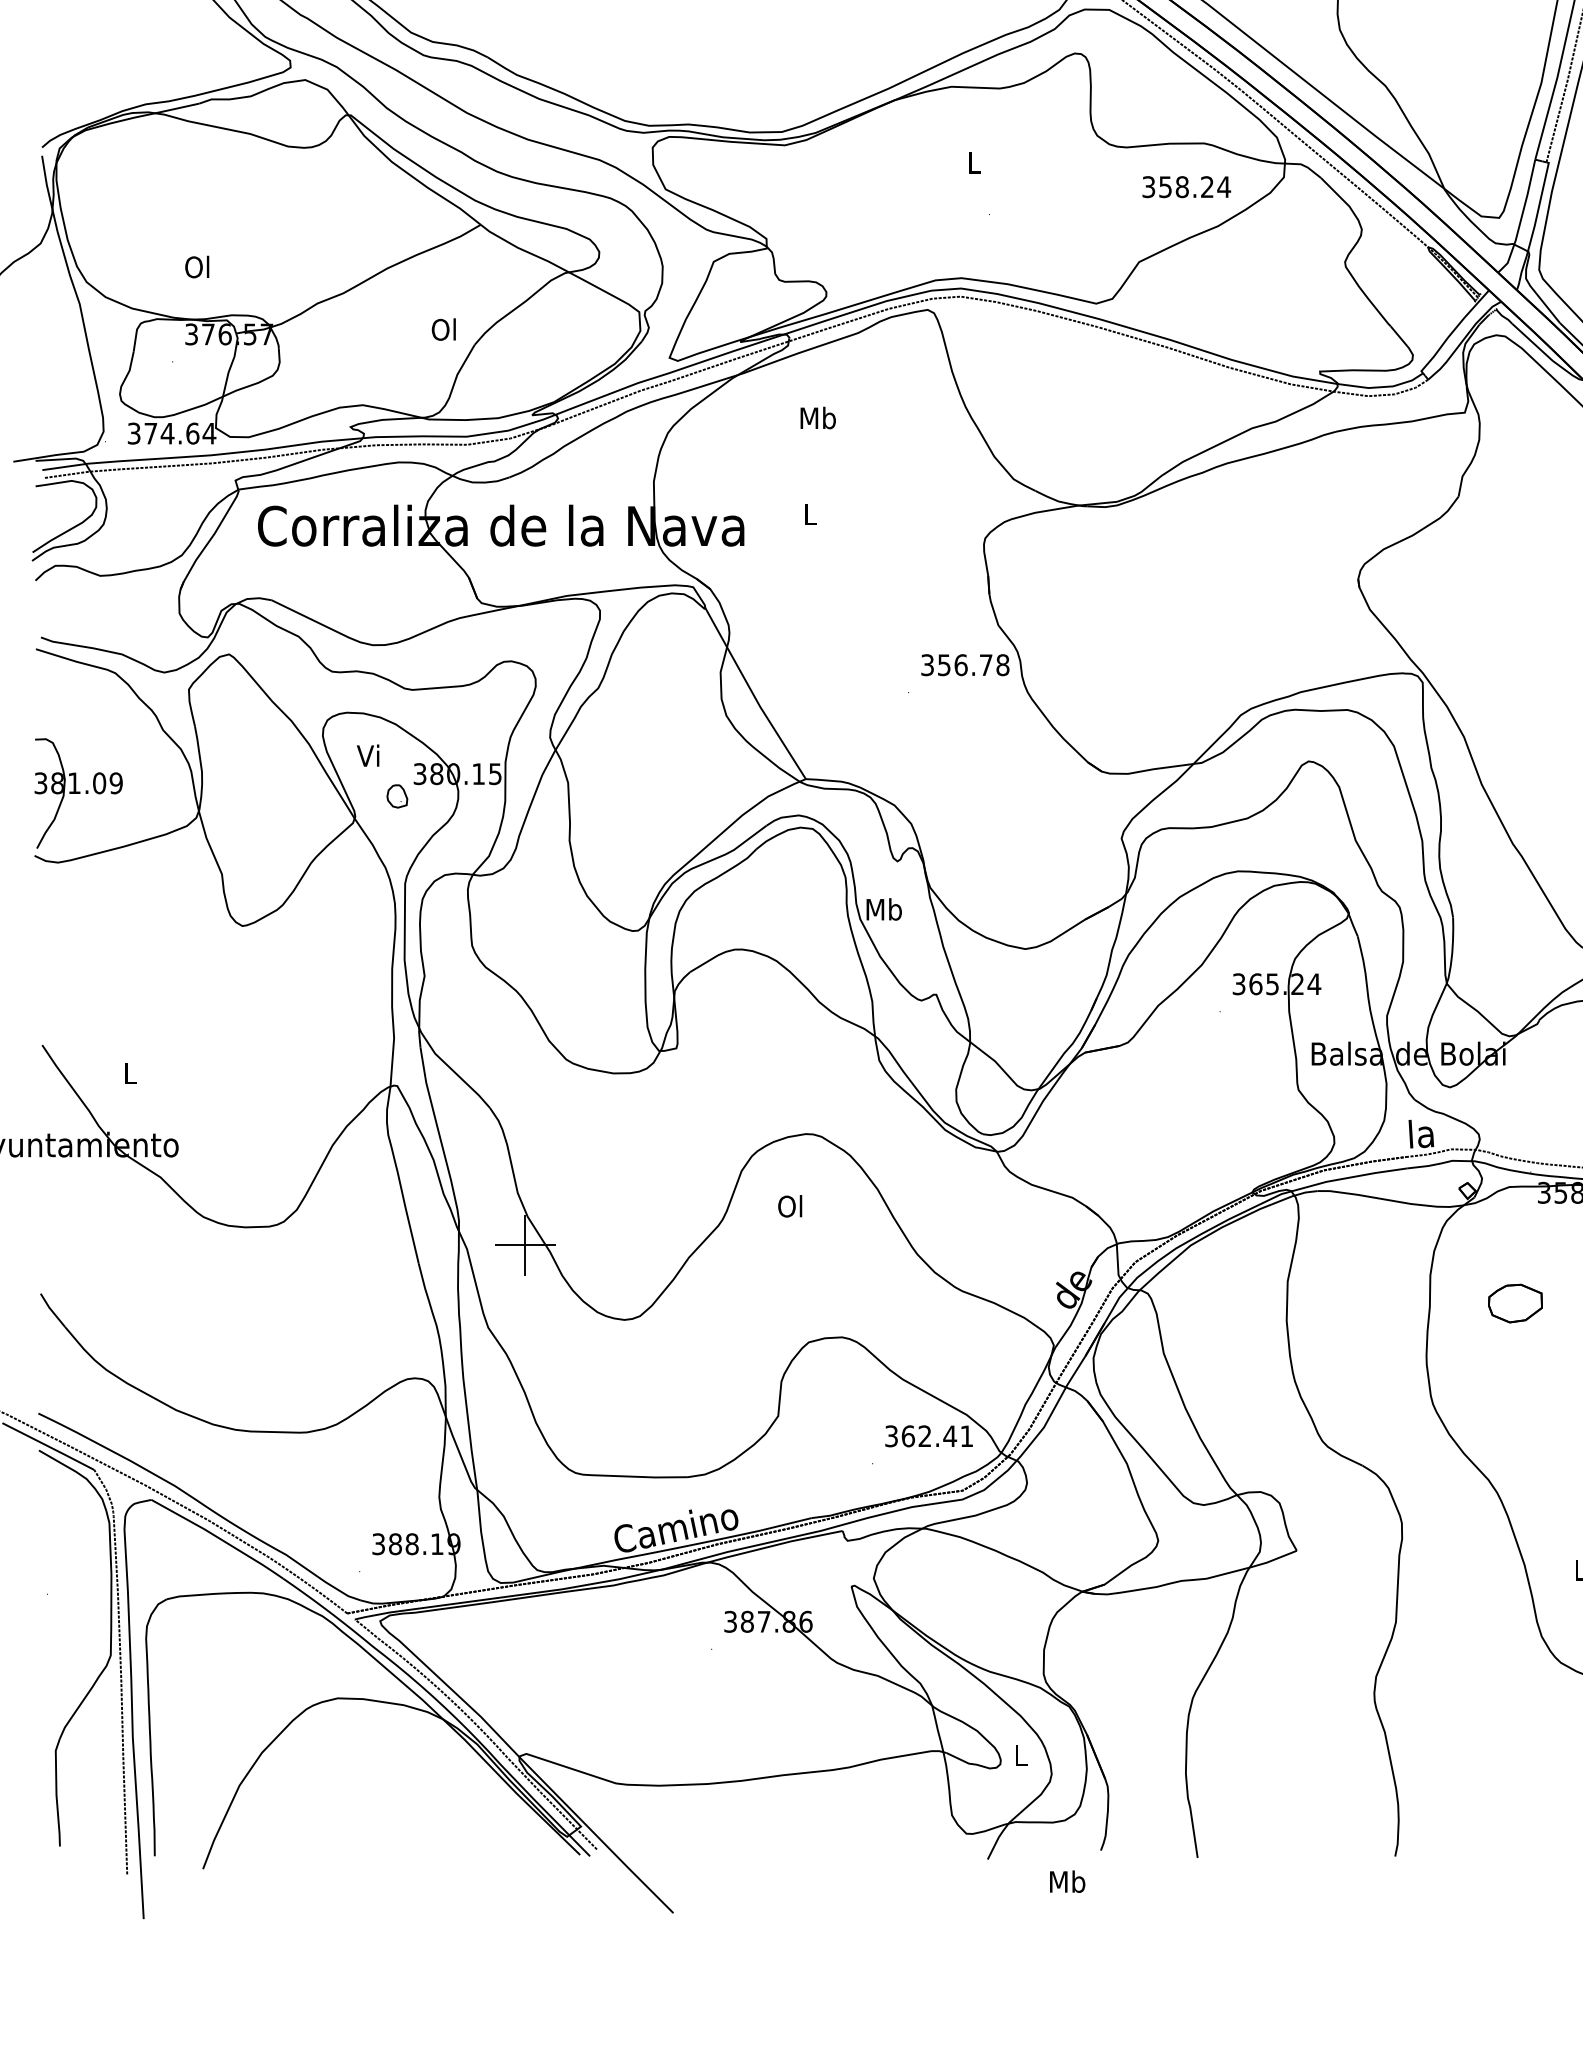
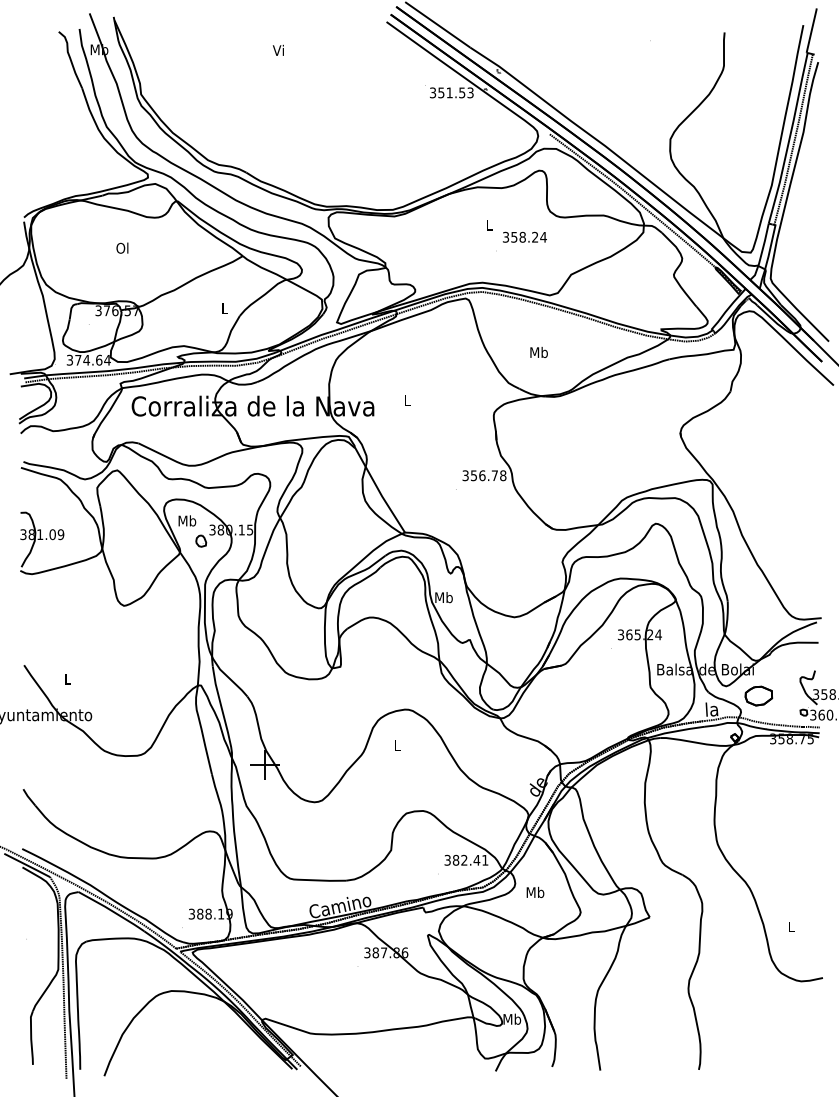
text: (1185, 185) -> (524, 236), moved
text: (197, 265) -> (122, 247), moved
text: (443, 327) -> (224, 307), Ol -> L
text: (816, 418) -> (538, 352), moved
text: (369, 754) -> (187, 520), Vi -> Mb
text: (790, 1206) -> (397, 745), Ol -> L
part: (1514, 1302) -> (758, 695), moved
text: (907, 1434) -> (455, 859), 362.41 -> 382.41
text: (1021, 1753) -> (512, 1018), L -> Mb
text: (1067, 1879) -> (535, 891), moved

